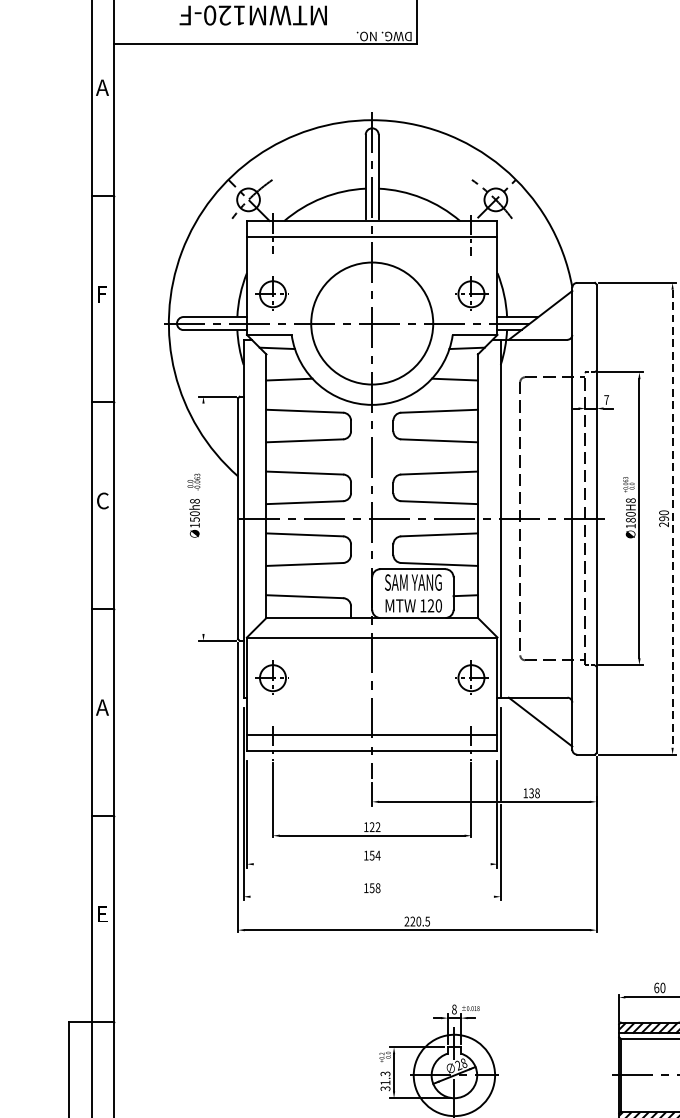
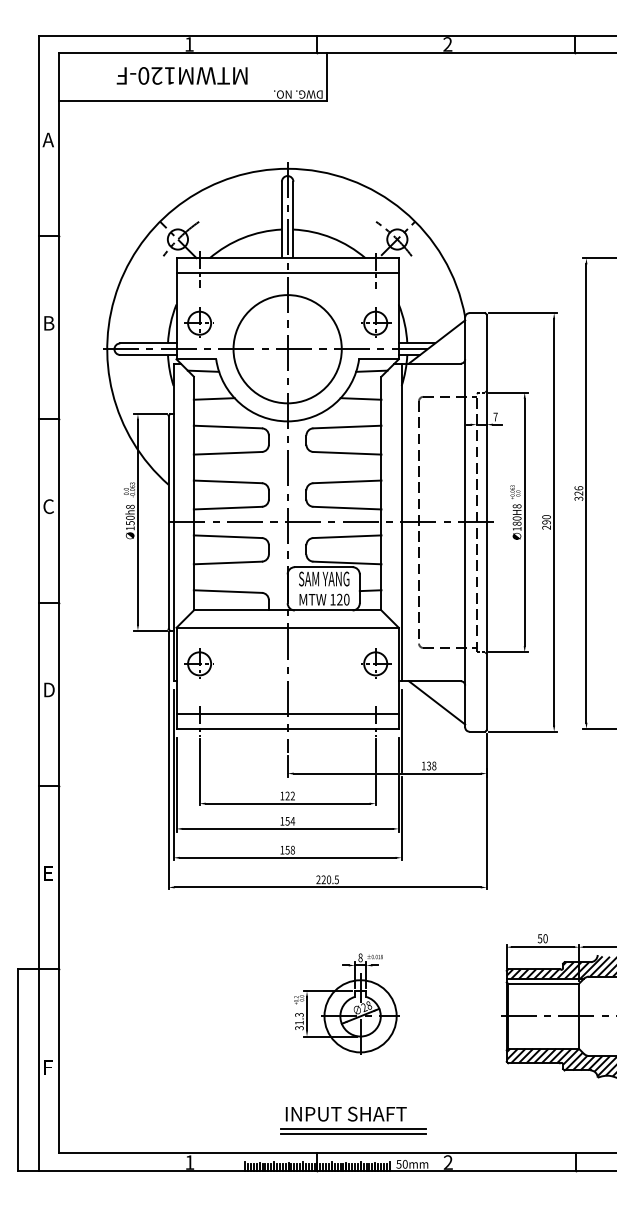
text: (103, 294) -> (49, 323), F -> B
line: (202, 518) -> (137, 522), added
line: (672, 518) -> (554, 522), dashed -> solid
text: (102, 707) -> (48, 689), A -> D
line: (372, 863) -> (287, 828), added
line: (372, 896) -> (287, 857), added
text: (656, 987) -> (539, 938), 60 -> 50

